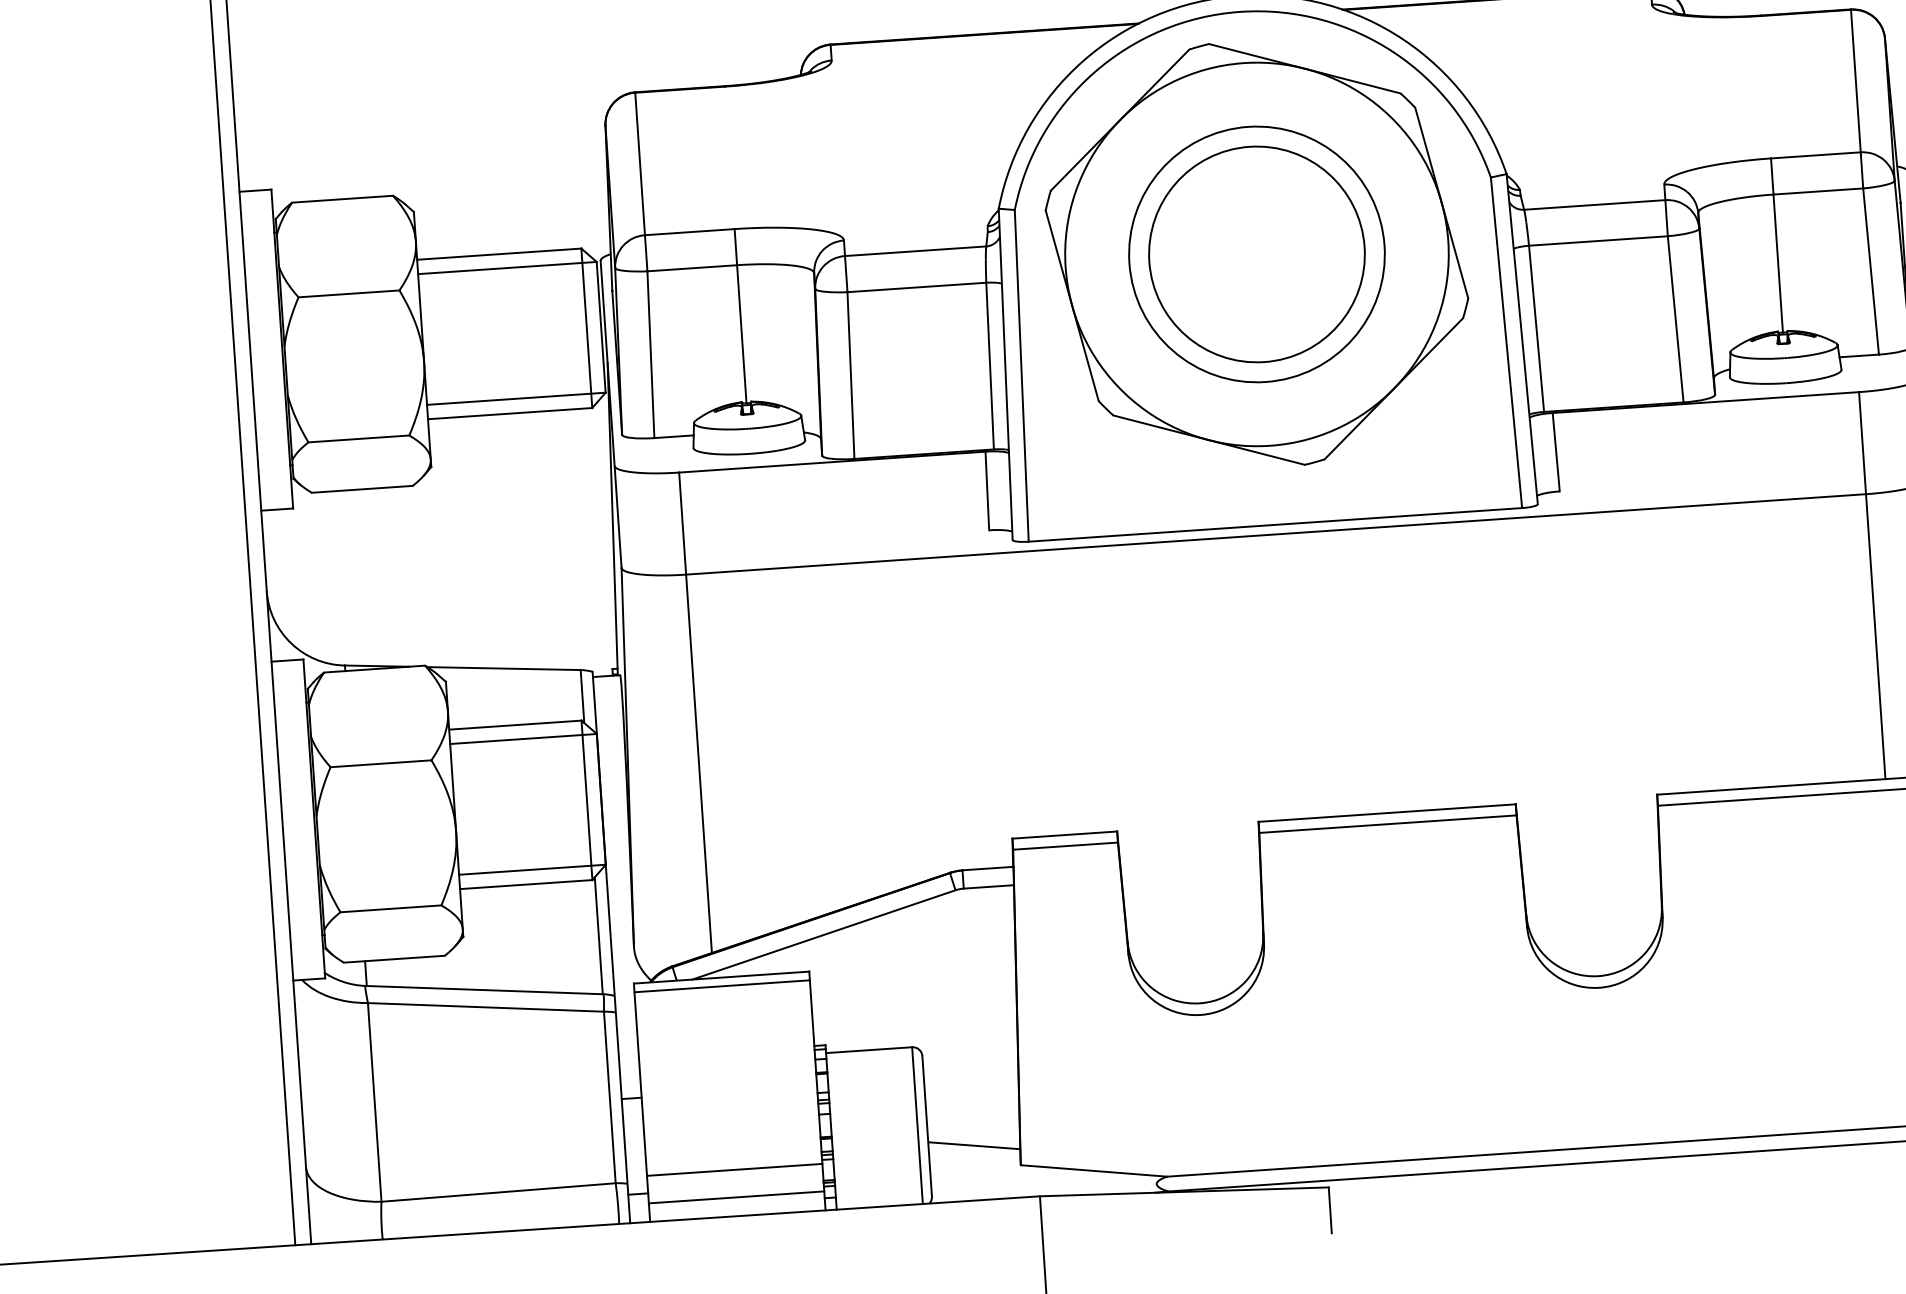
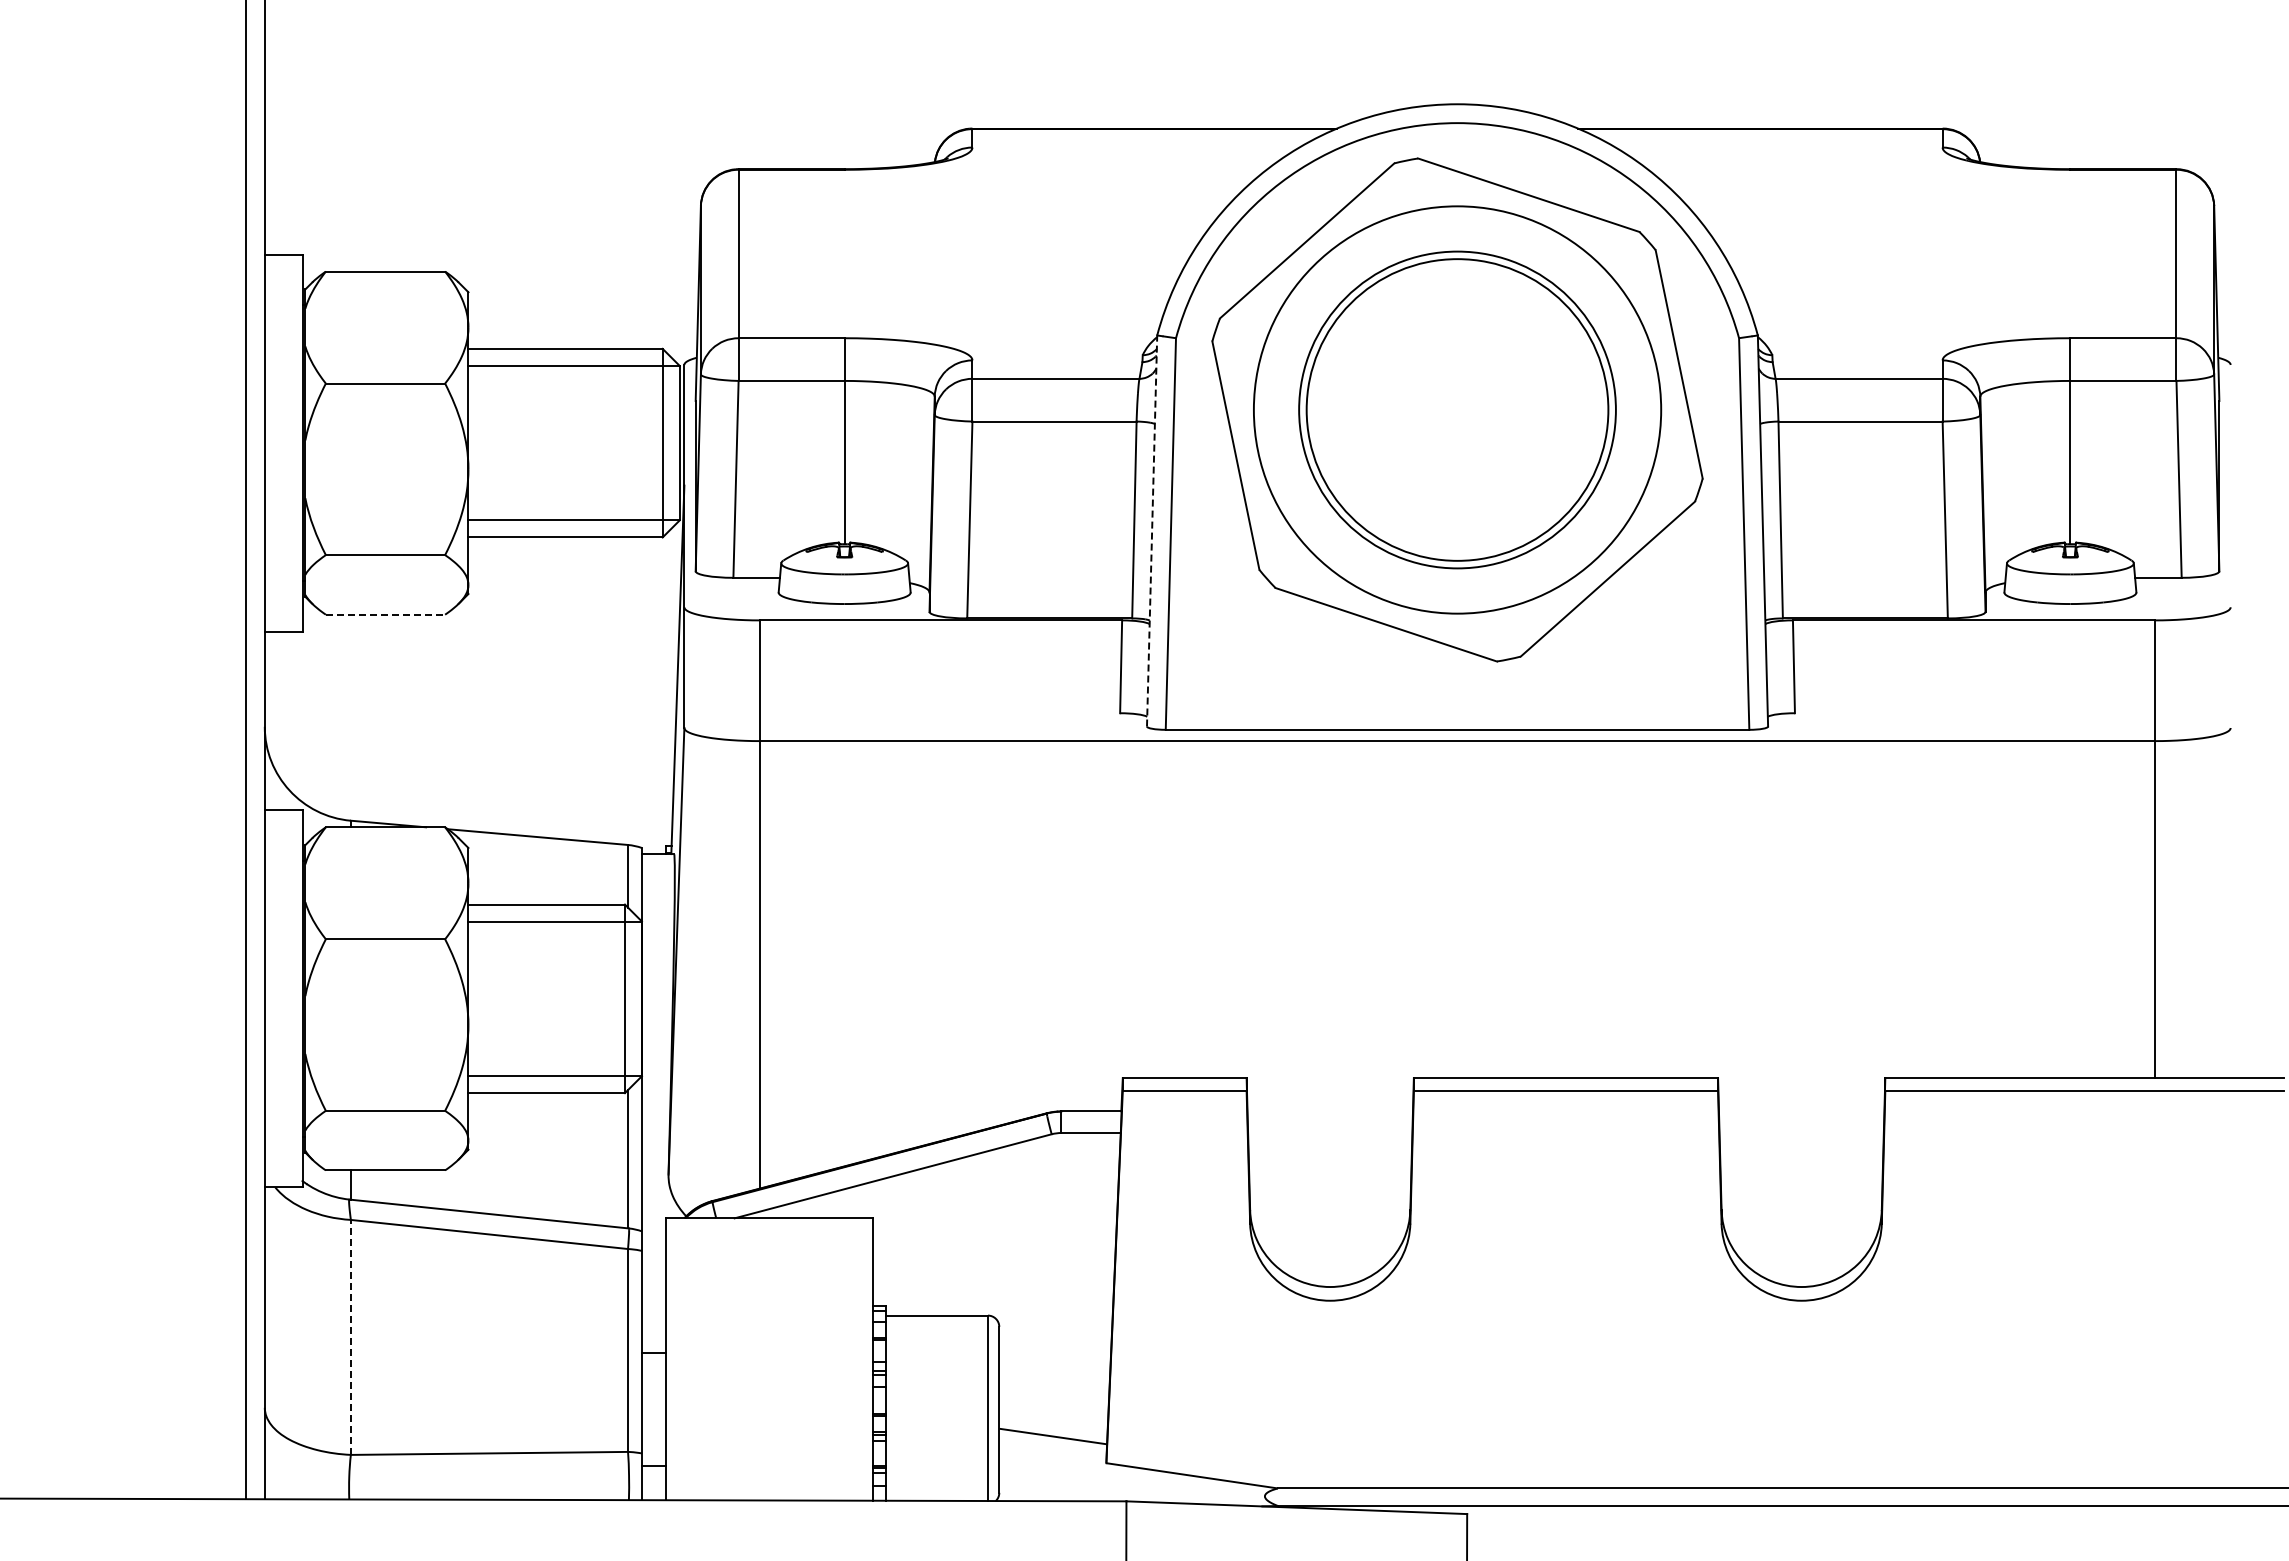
circle: (1256, 254) -> (1457, 409), size x0.7
circle: (1256, 254) -> (1457, 409), size x1.6
line: (1006, 374) -> (1152, 531), solid -> dashed
line: (362, 489) -> (385, 614), solid -> dashed
line: (721, 986) -> (768, 1228), removed
line: (374, 1101) -> (350, 1336), solid -> dashed
line: (734, 1169) -> (768, 1445), removed
line: (735, 1197) -> (768, 1478), removed

